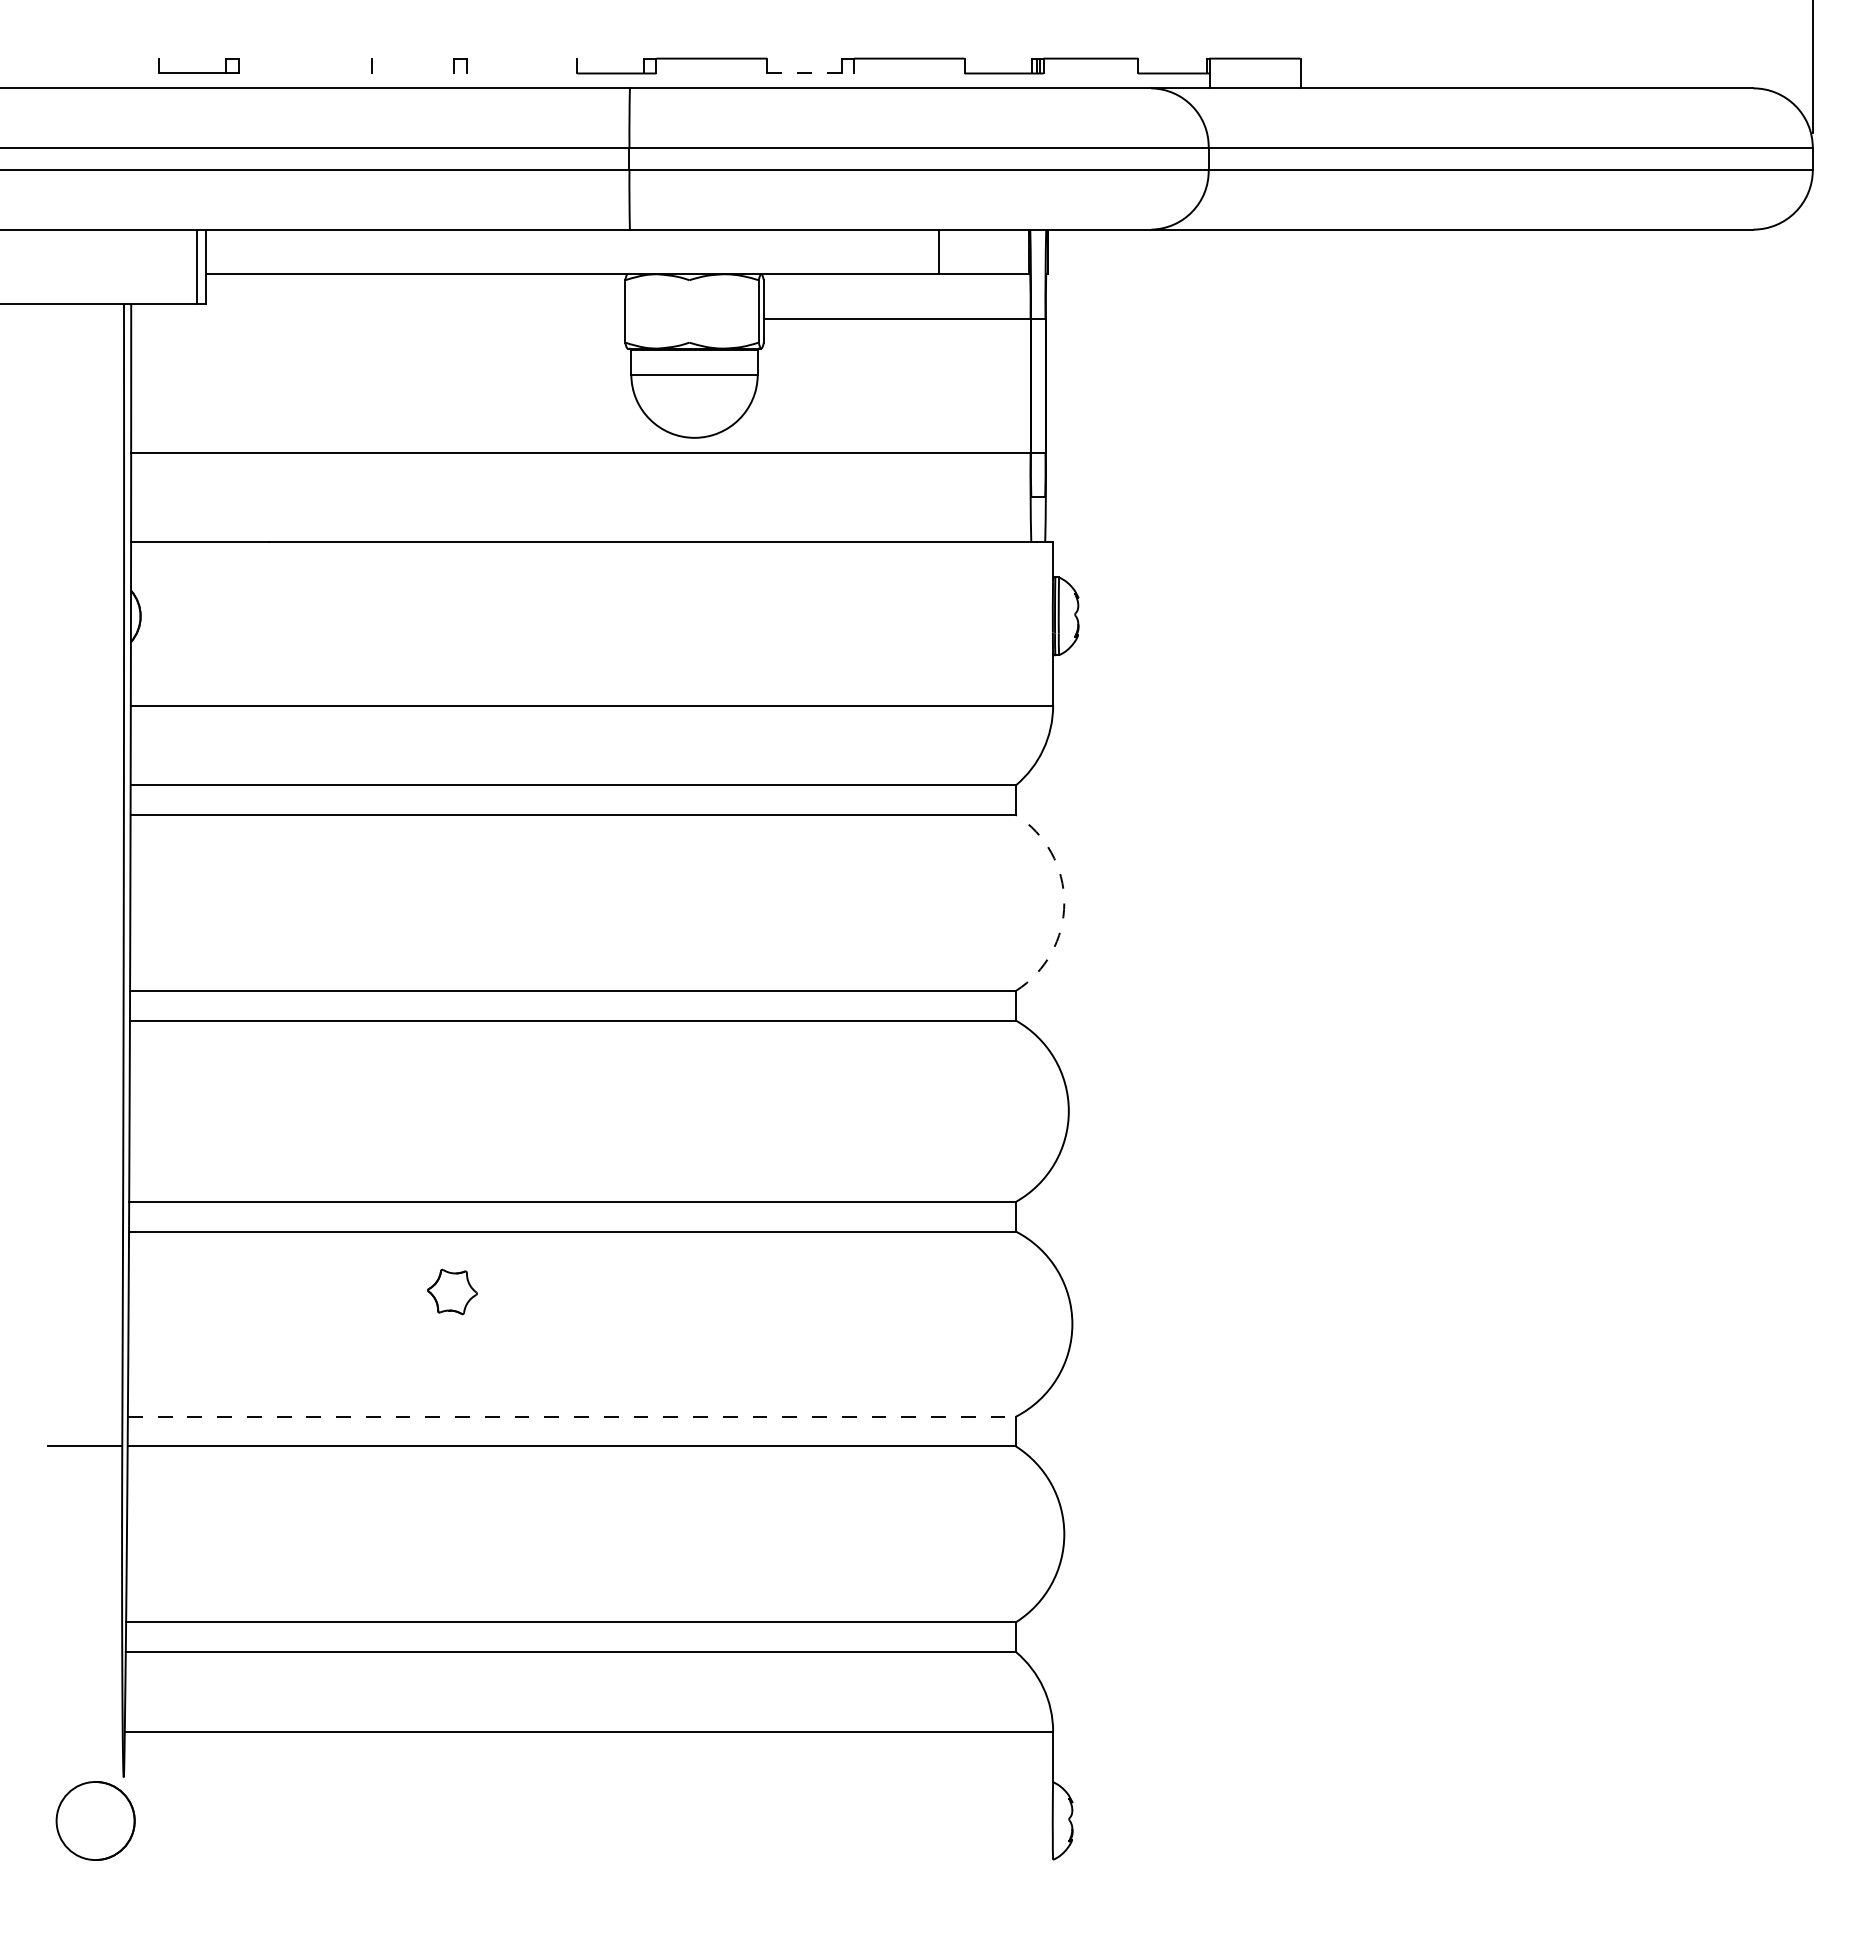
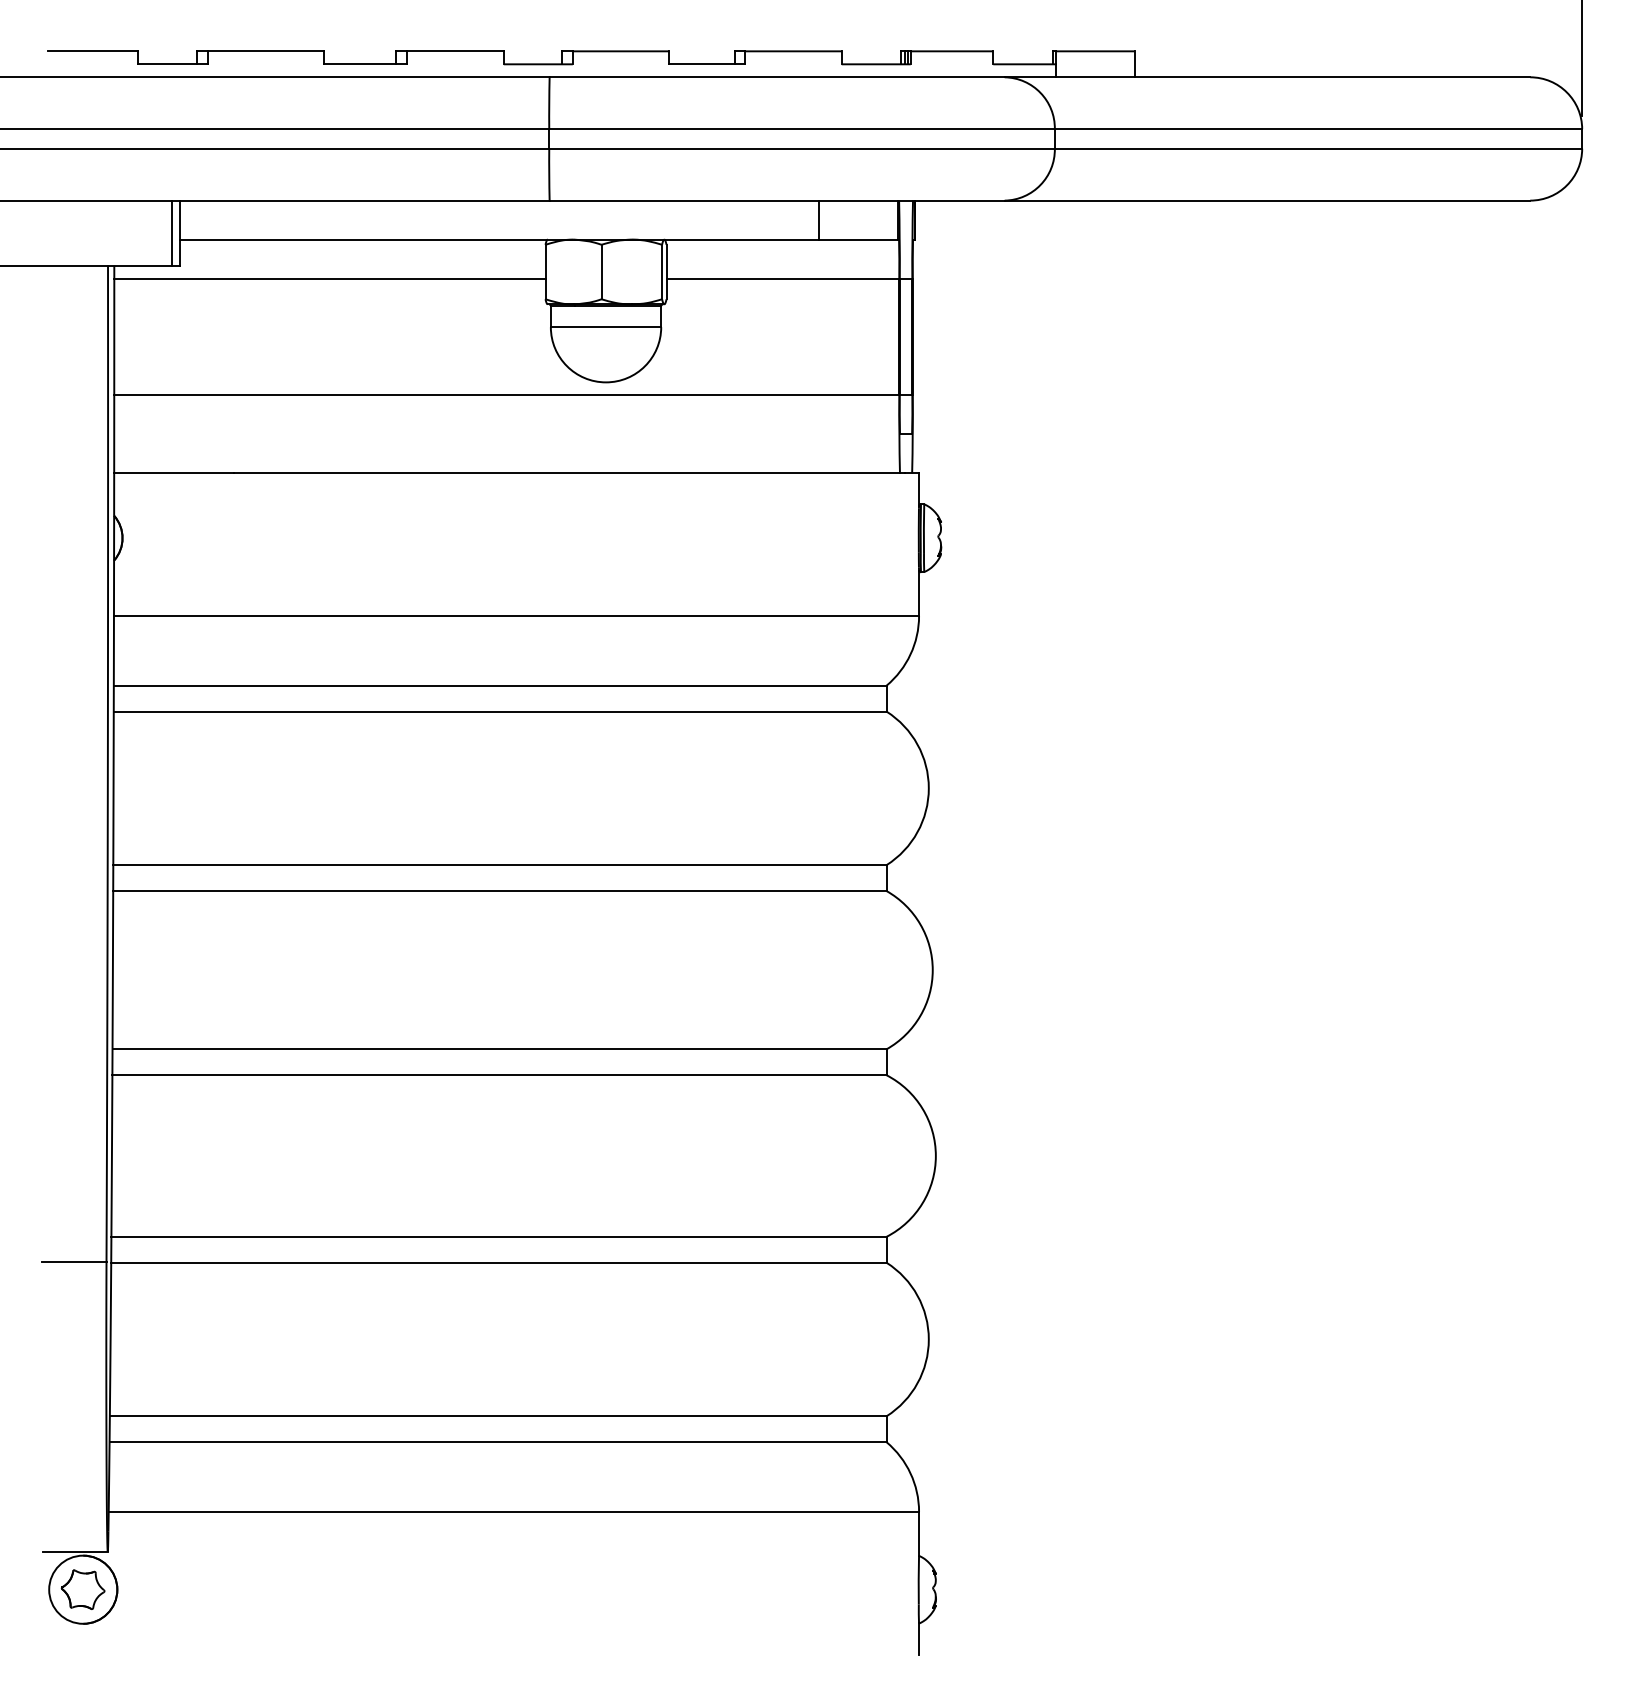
line: (106, 58) -> (92, 51), added
line: (304, 58) -> (265, 51), added
line: (521, 58) -> (454, 51), added
line: (418, 73) -> (365, 64), added
line: (811, 73) -> (708, 64), dashed -> solid
line: (689, 311) -> (601, 272), added
line: (378, 318) -> (330, 278), added
arc: (1064, 902) -> (928, 787), dashed -> solid
part: (452, 1291) -> (83, 1589), moved
line: (572, 1416) -> (499, 1236), dashed -> solid
line: (86, 1777) -> (75, 1551), added
line: (1053, 1877) -> (919, 1639), added

